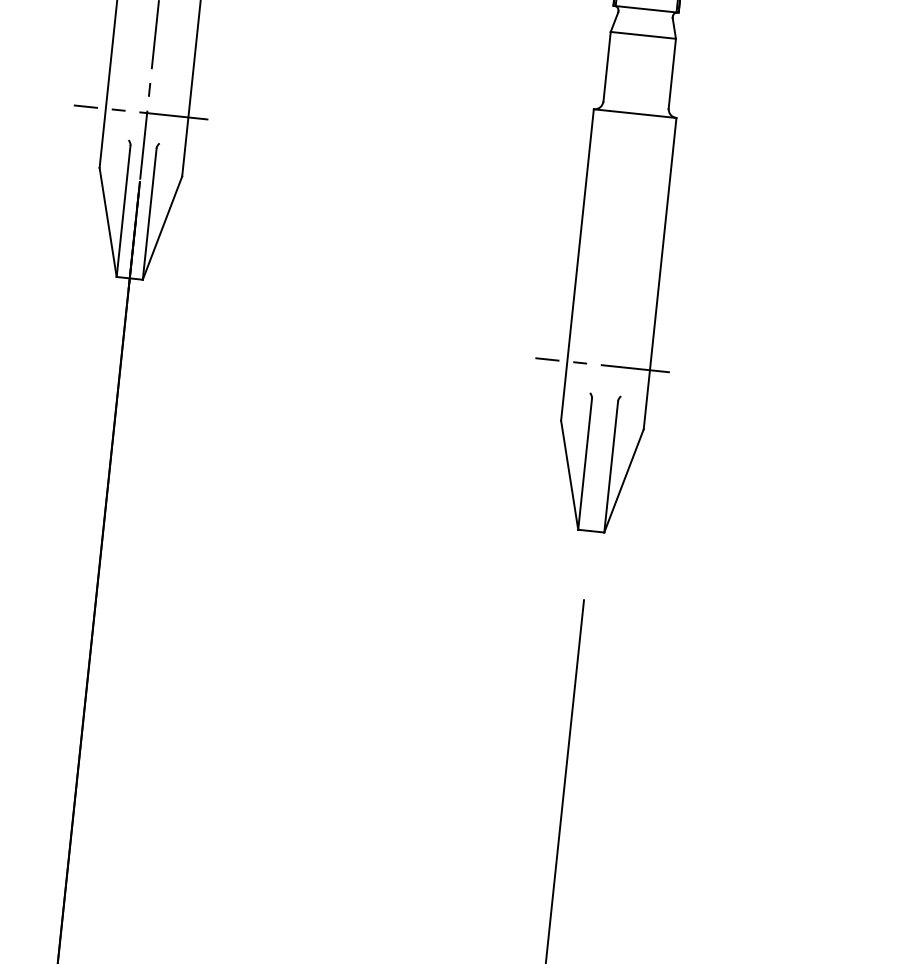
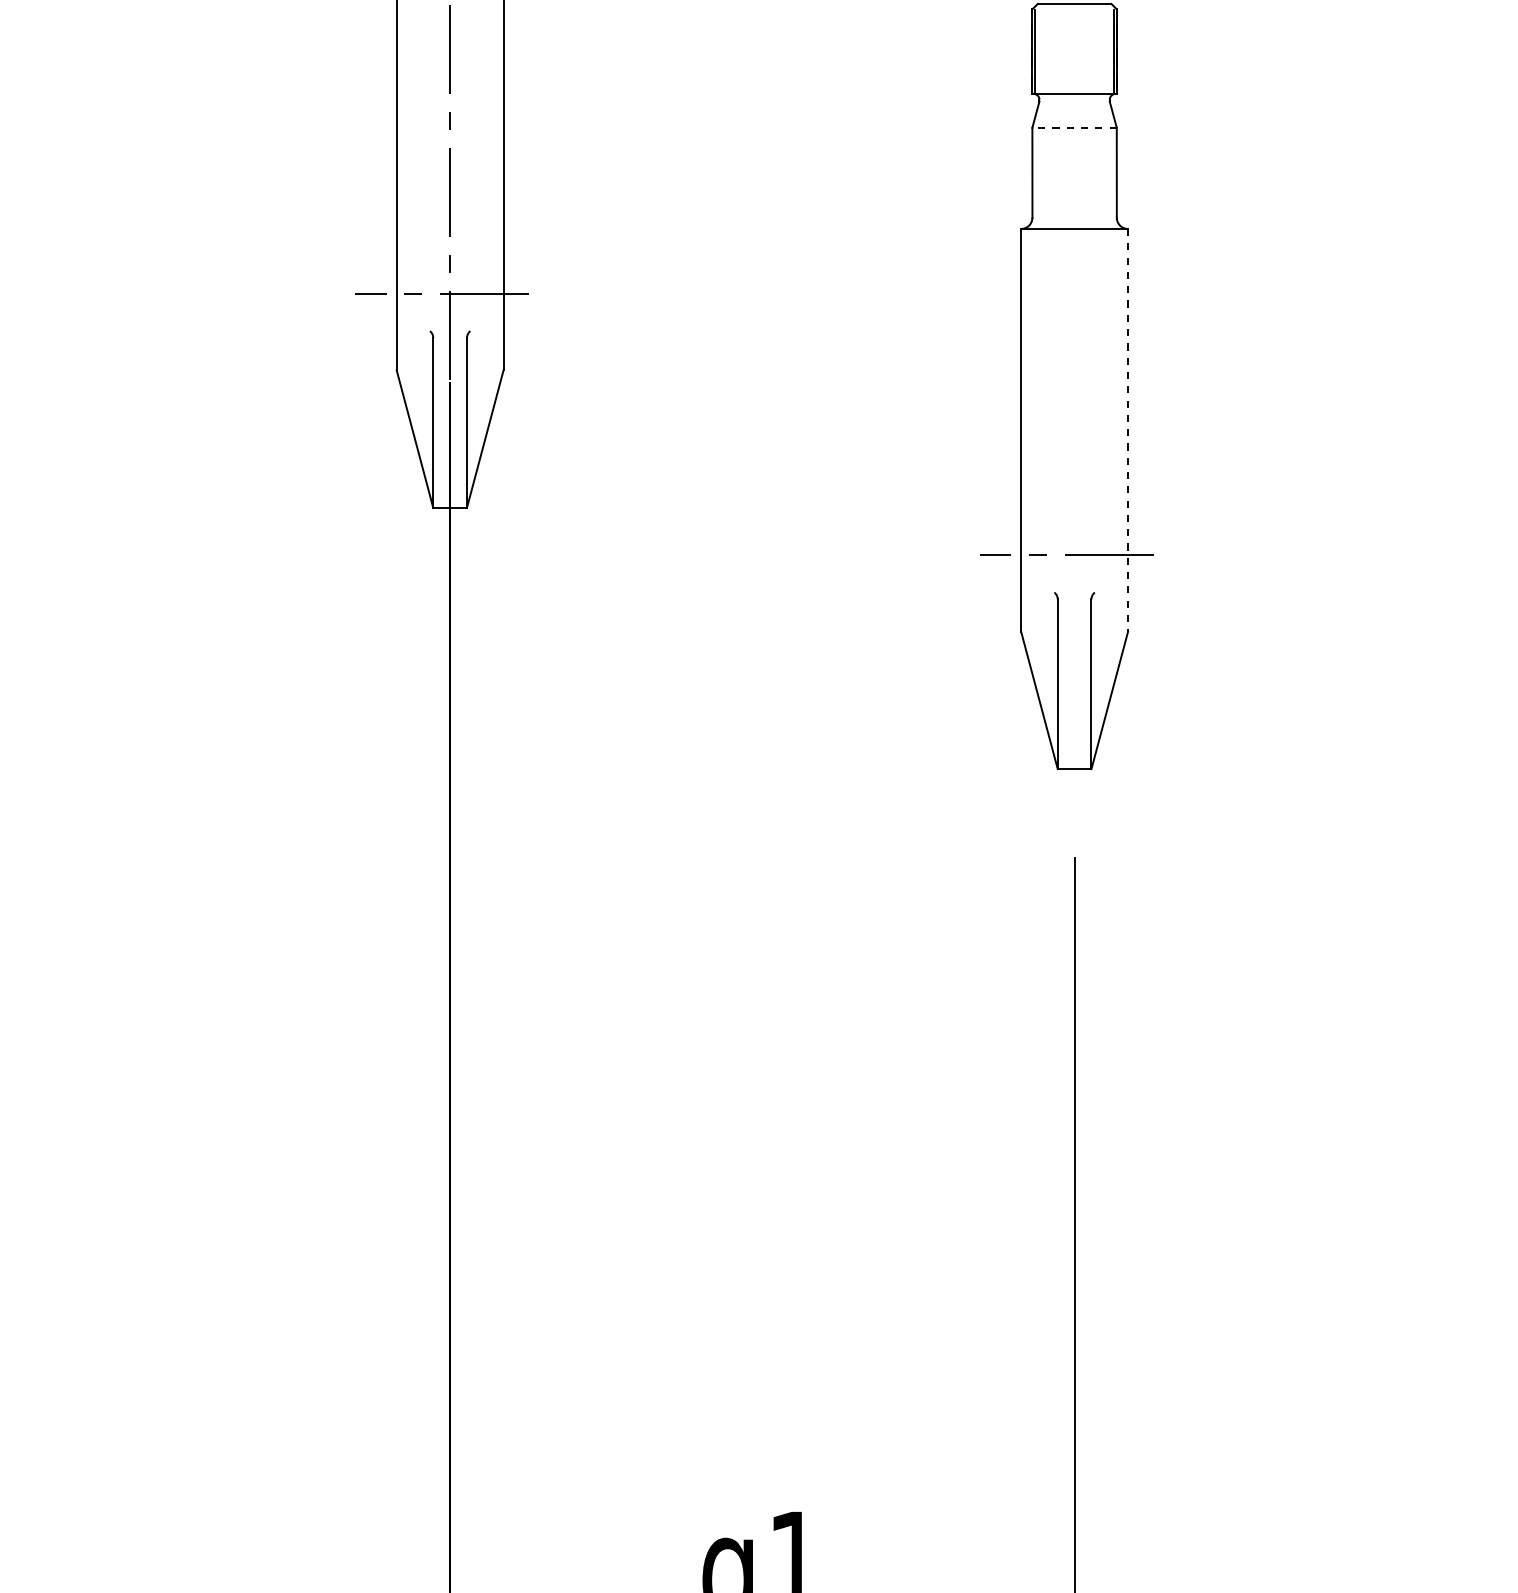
line: (643, 35) -> (1074, 127), solid -> dashed
line: (660, 273) -> (1128, 430), solid -> dashed

